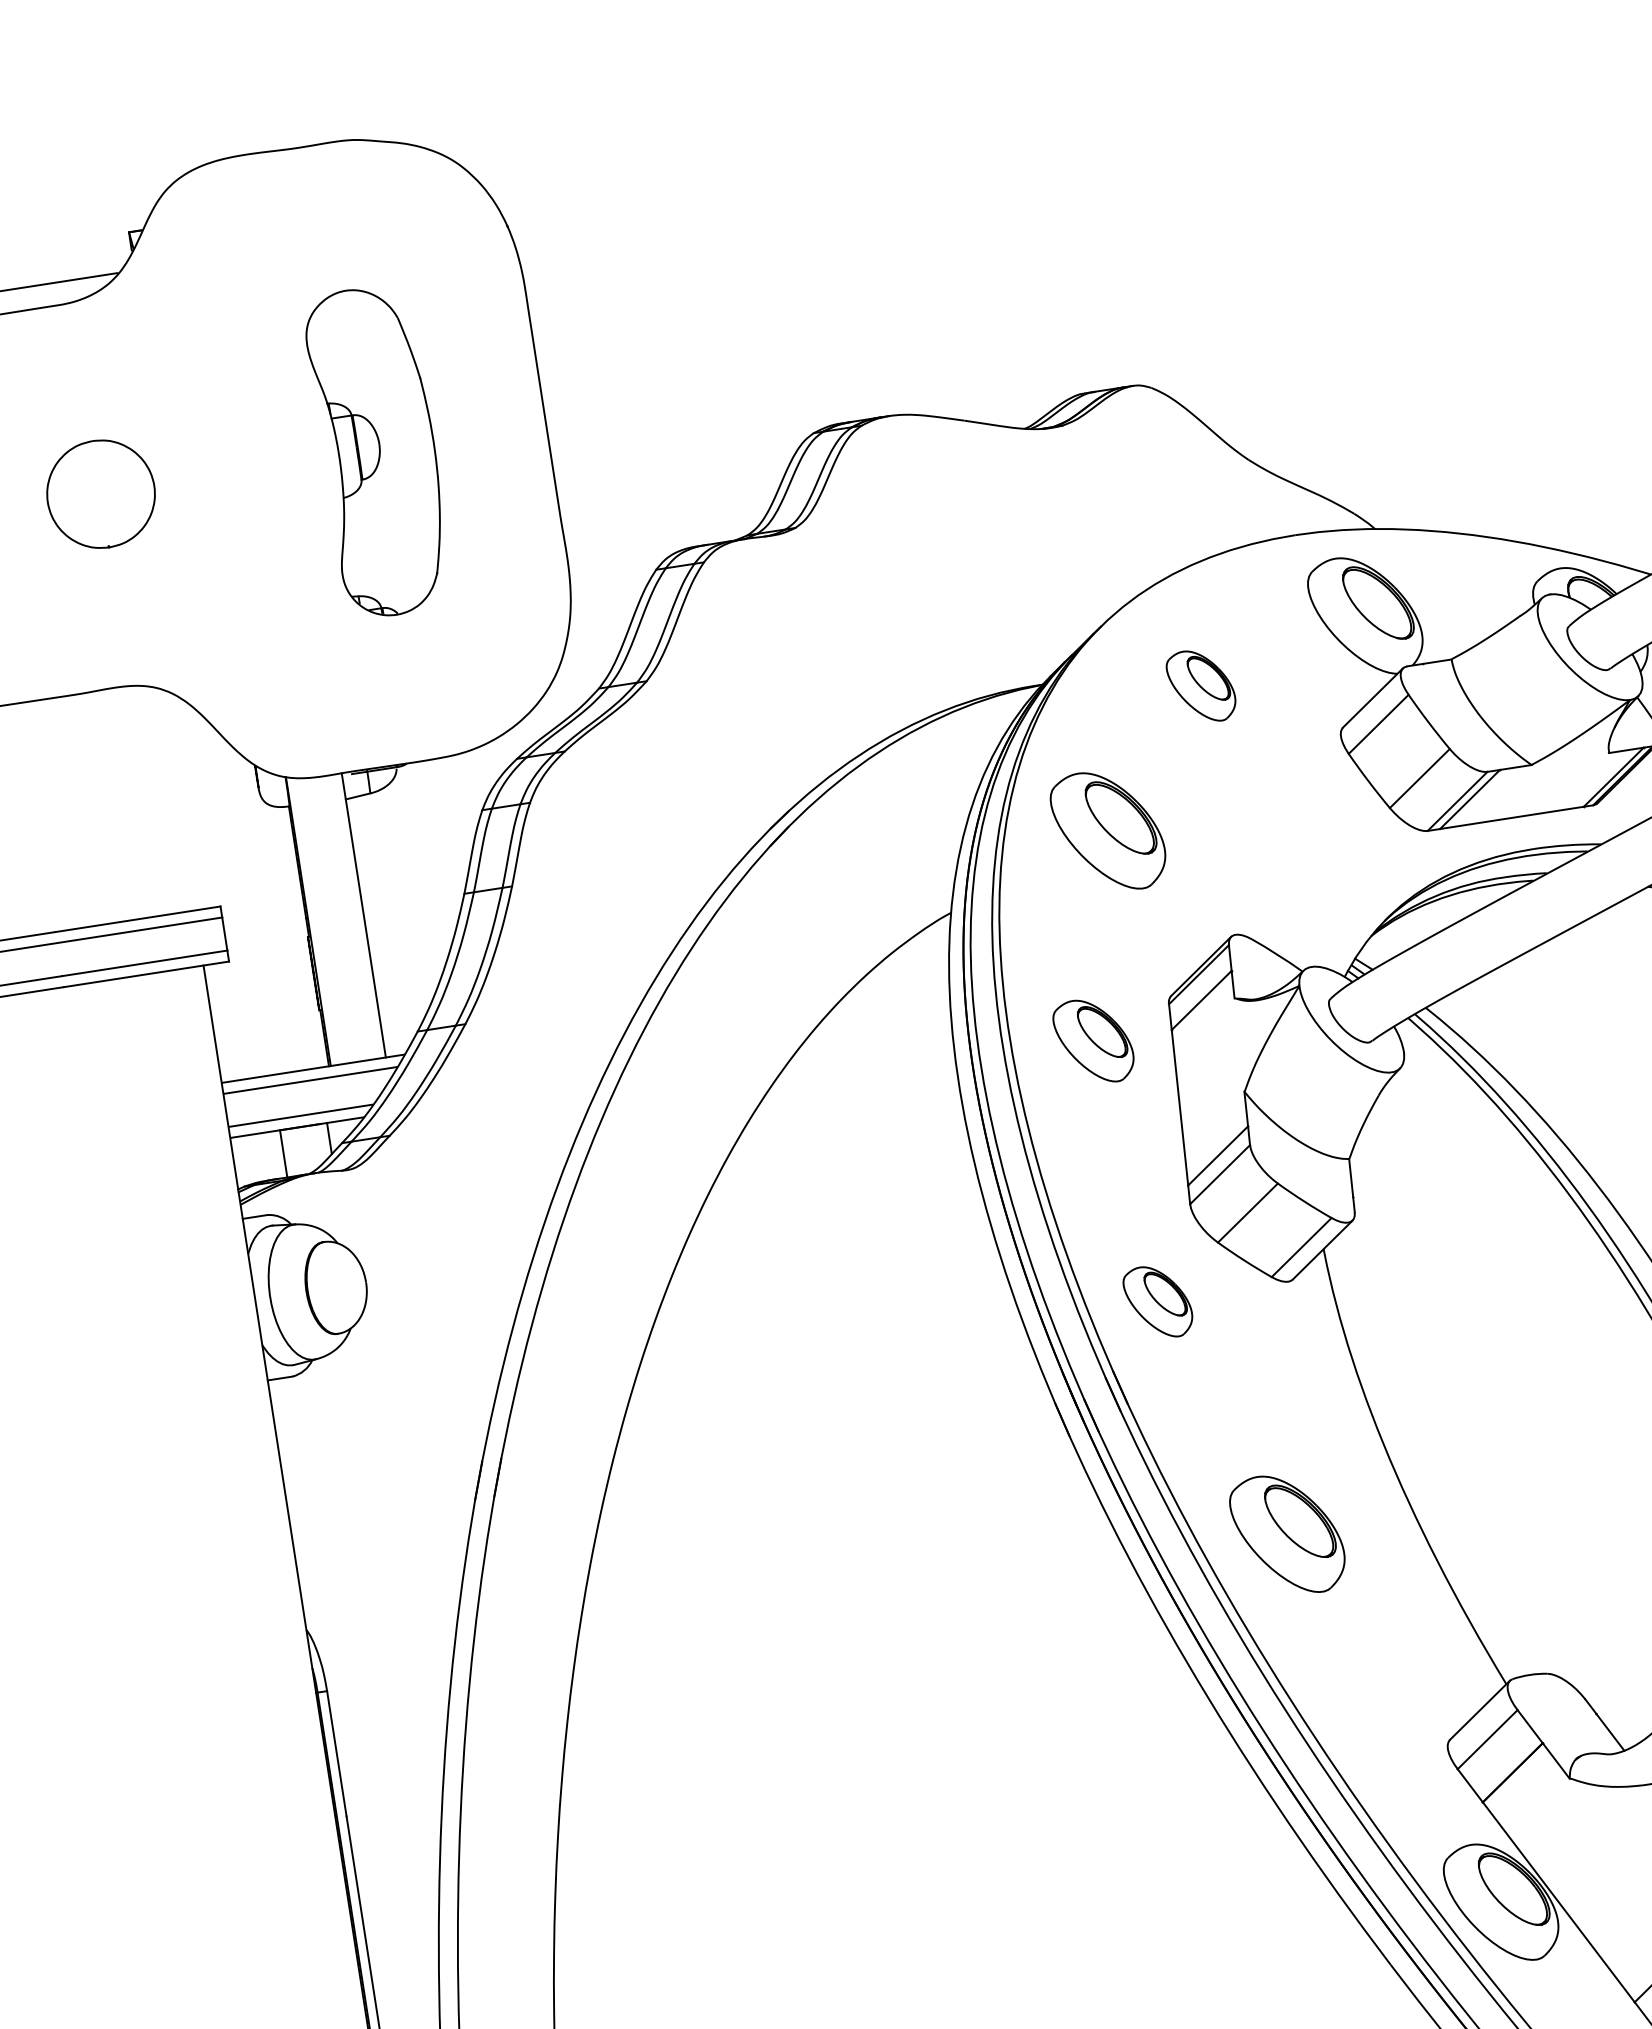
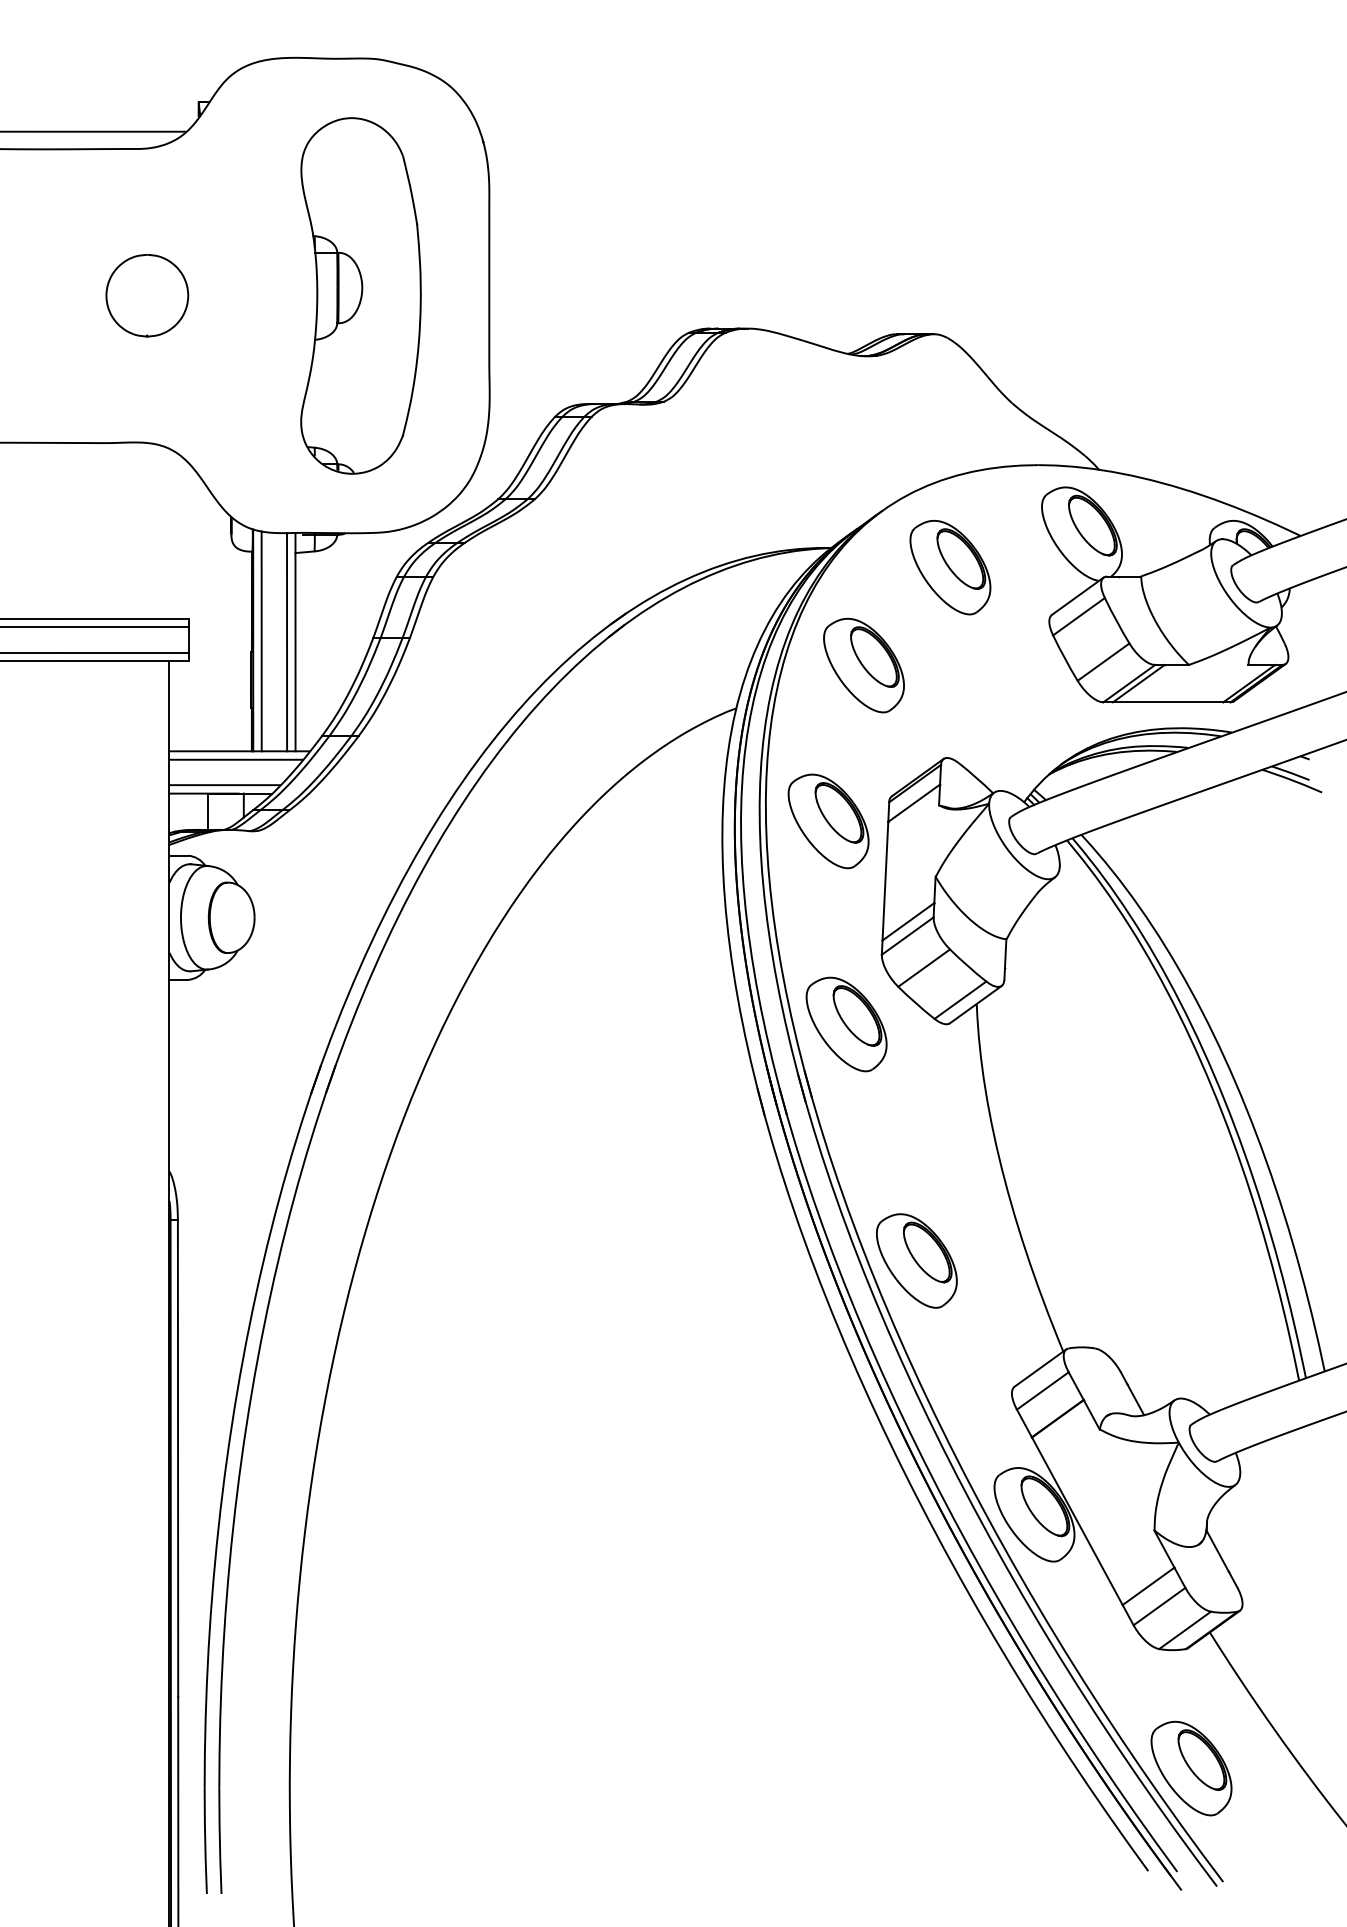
part: (378, 450) -> (360, 295), size x1.43
part: (1201, 686) -> (950, 567), size x1.67
line: (353, 917) -> (287, 642), added
line: (319, 921) -> (261, 641), added
part: (1093, 1041) -> (828, 821), size x1.43
part: (1158, 1302) -> (846, 1024), size x1.67
part: (1287, 1534) -> (916, 1260), moved

